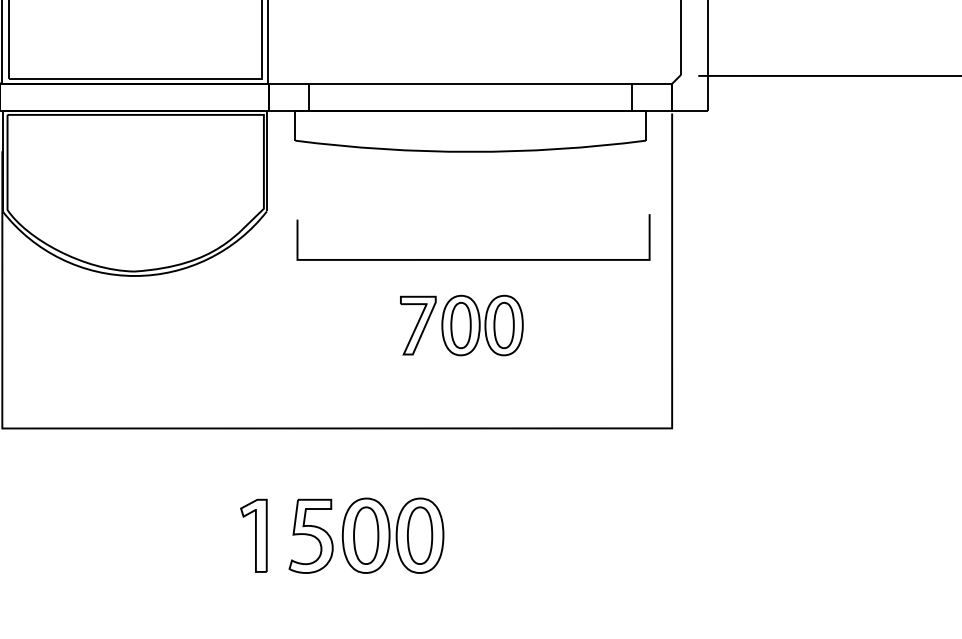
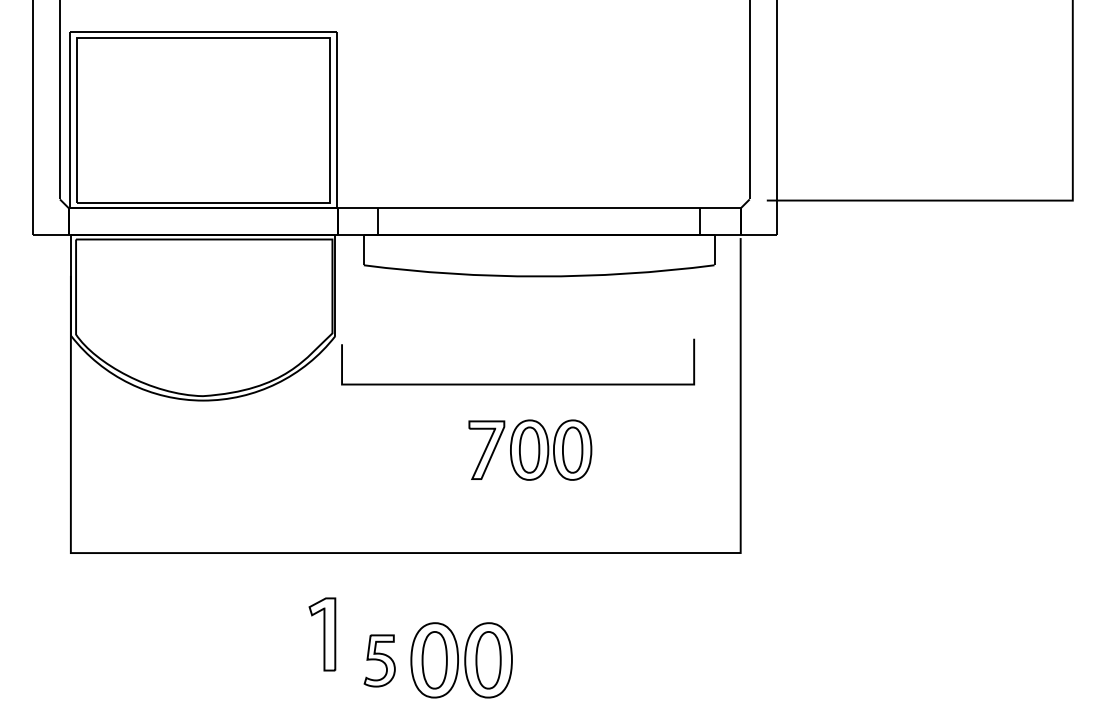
curve: (473, 258) -> (518, 383), moved
part: (253, 535) -> (322, 634), moved
part: (310, 535) -> (379, 660), size x0.7

